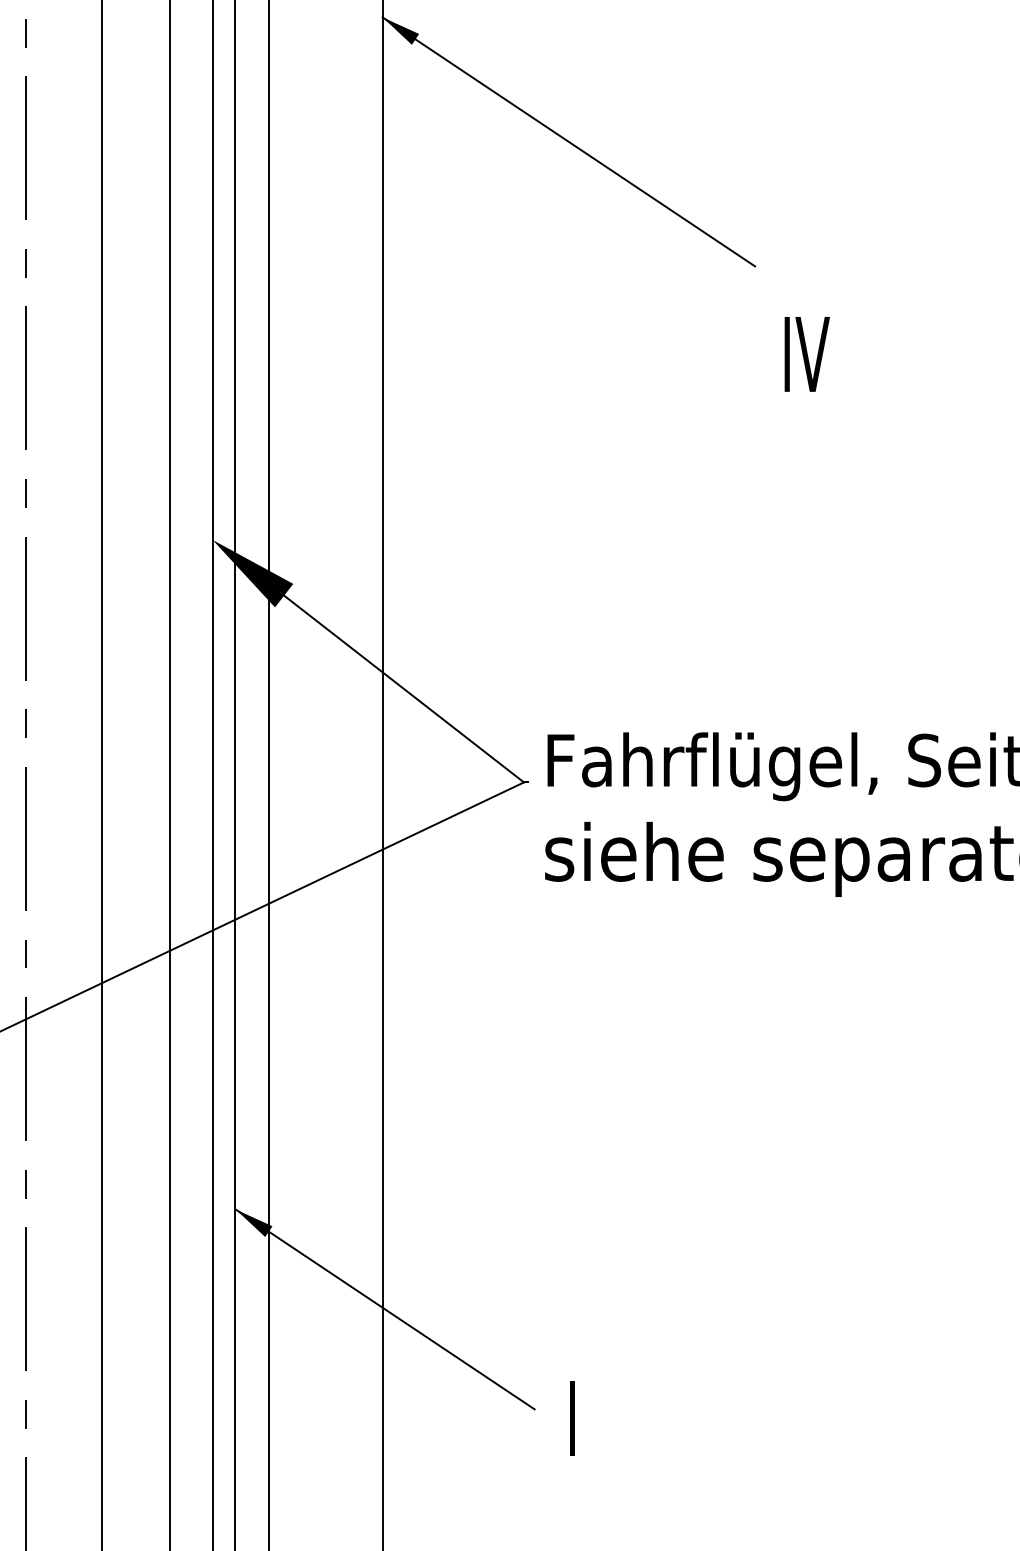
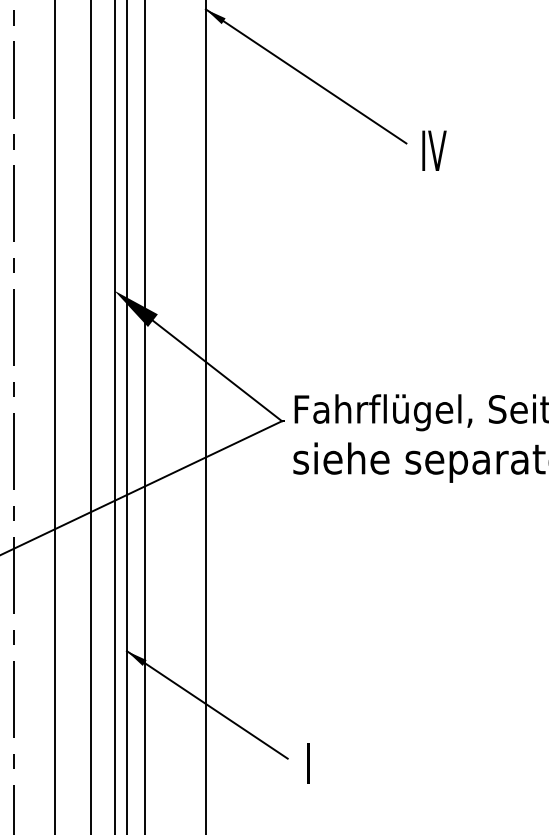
text: (807, 353) -> (434, 150), moved

